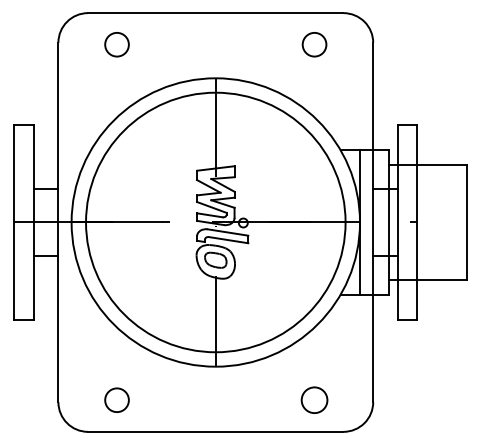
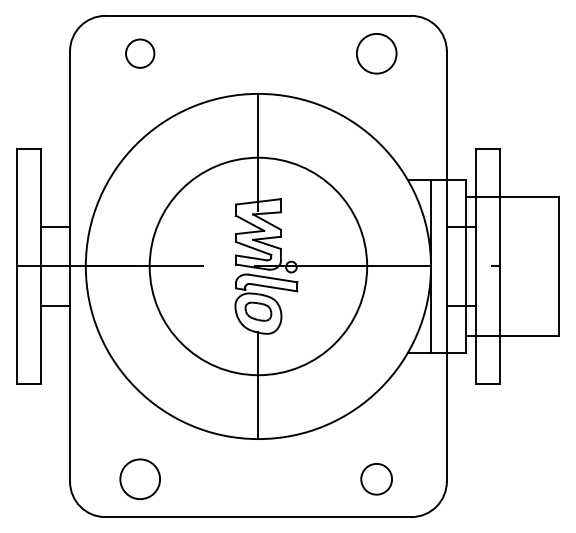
circle: (314, 44) -> (376, 53), size x1.4
circle: (215, 222) -> (258, 266), size x0.7
circle: (117, 400) -> (140, 479), size x1.4

